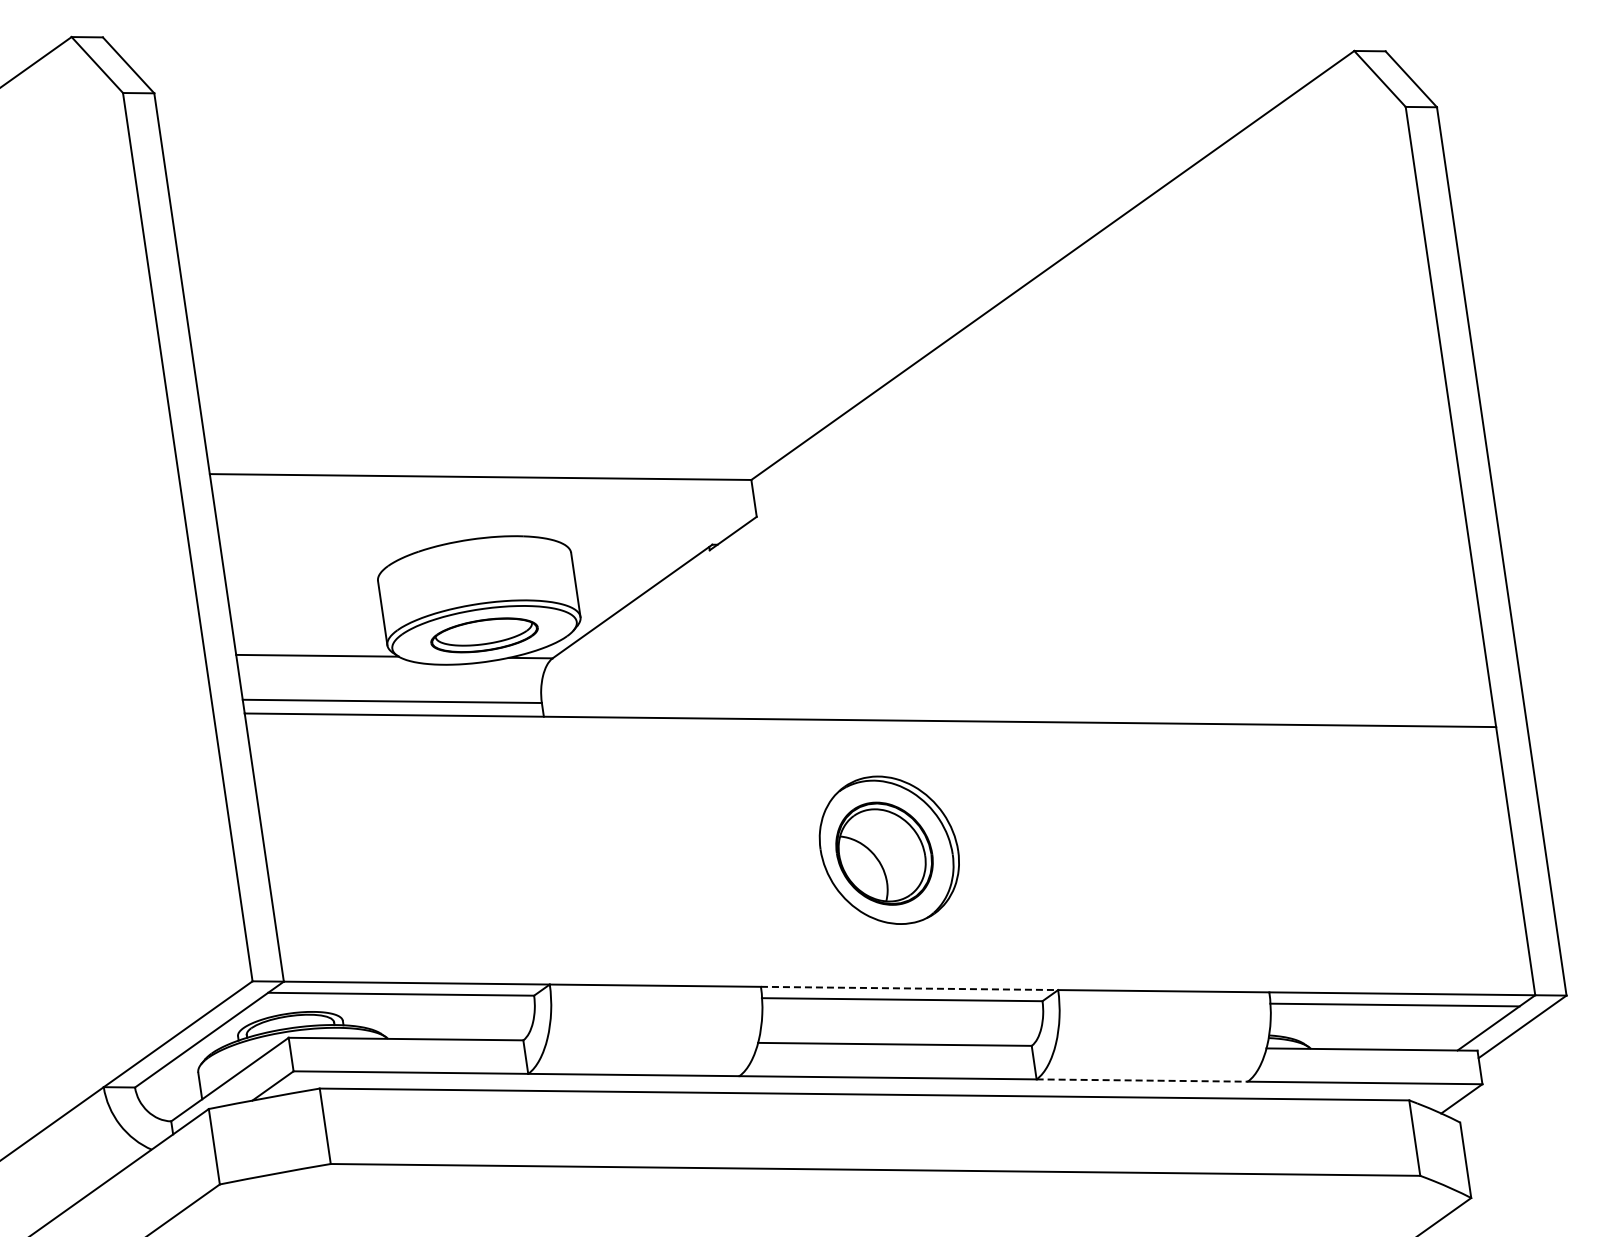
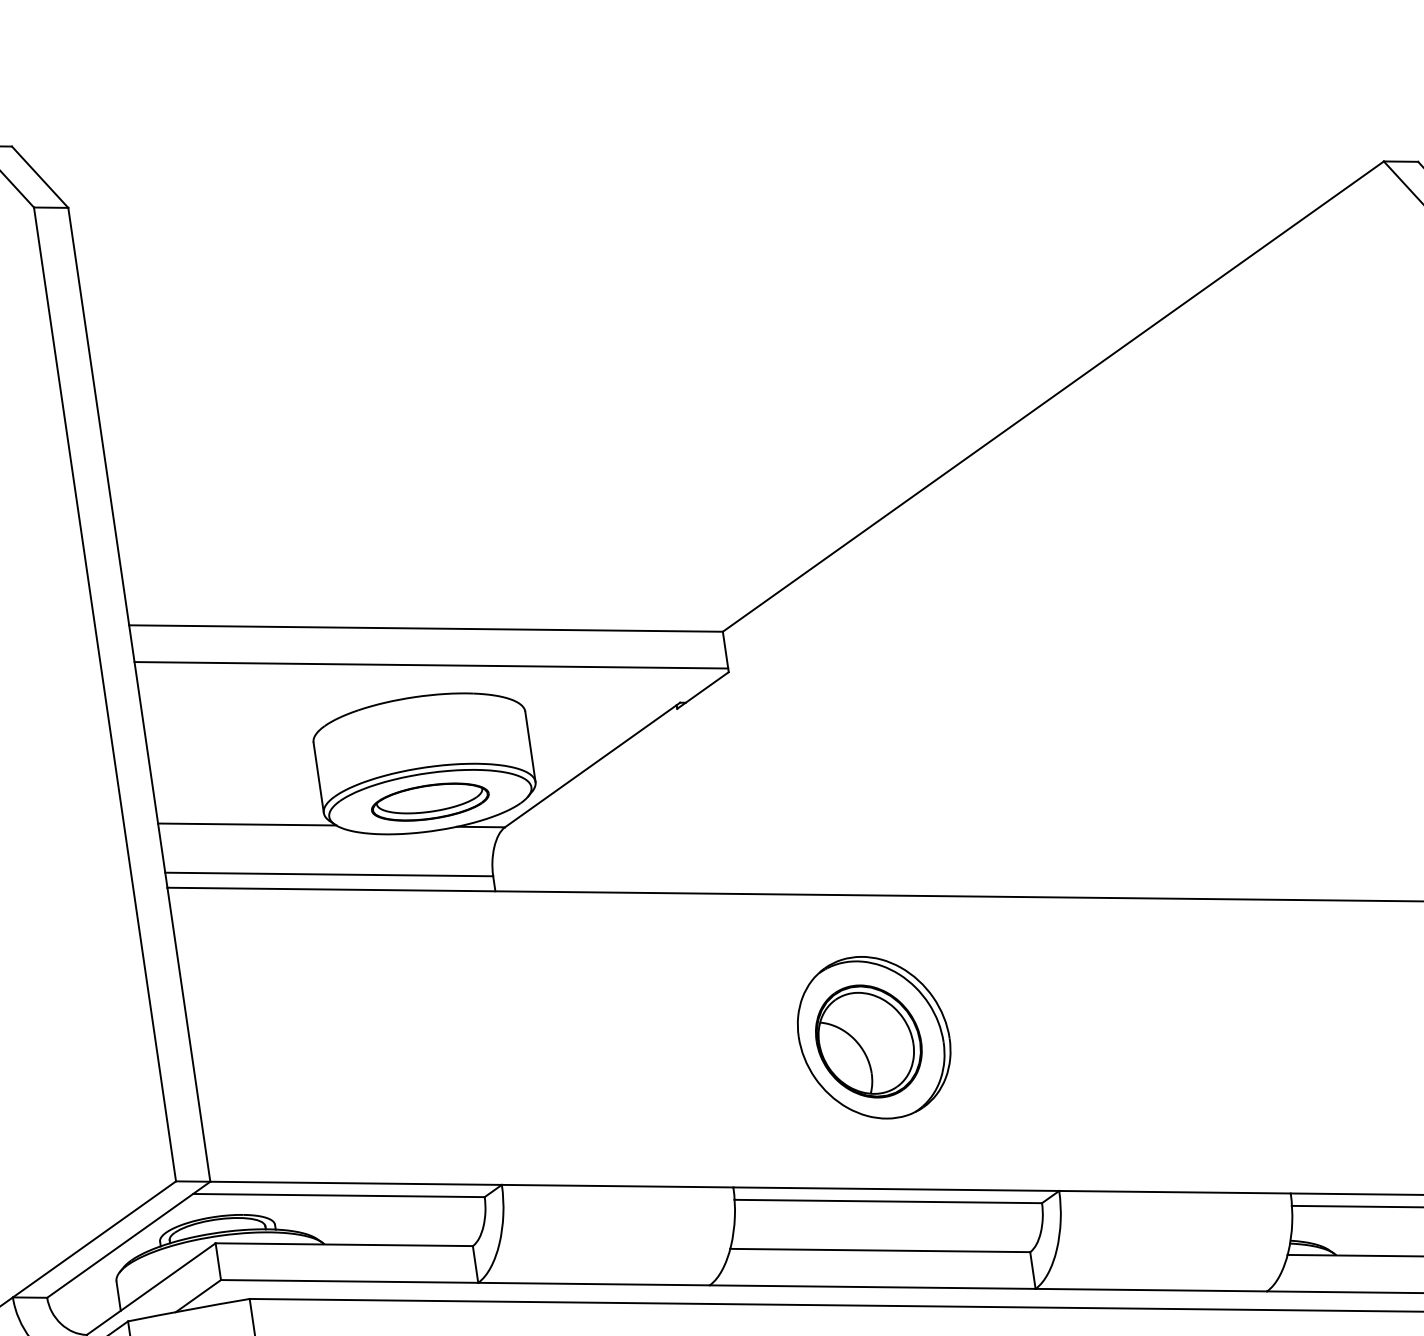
line: (485, 510) -> (431, 665), added
line: (909, 988) -> (896, 1189), dashed -> solid
line: (1142, 1080) -> (1151, 1290), dashed -> solid

